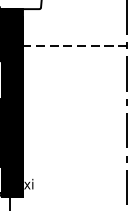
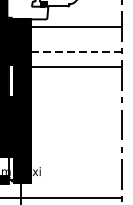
line: (74, 17) -> (76, 26), added
line: (75, 64) -> (77, 67), added

